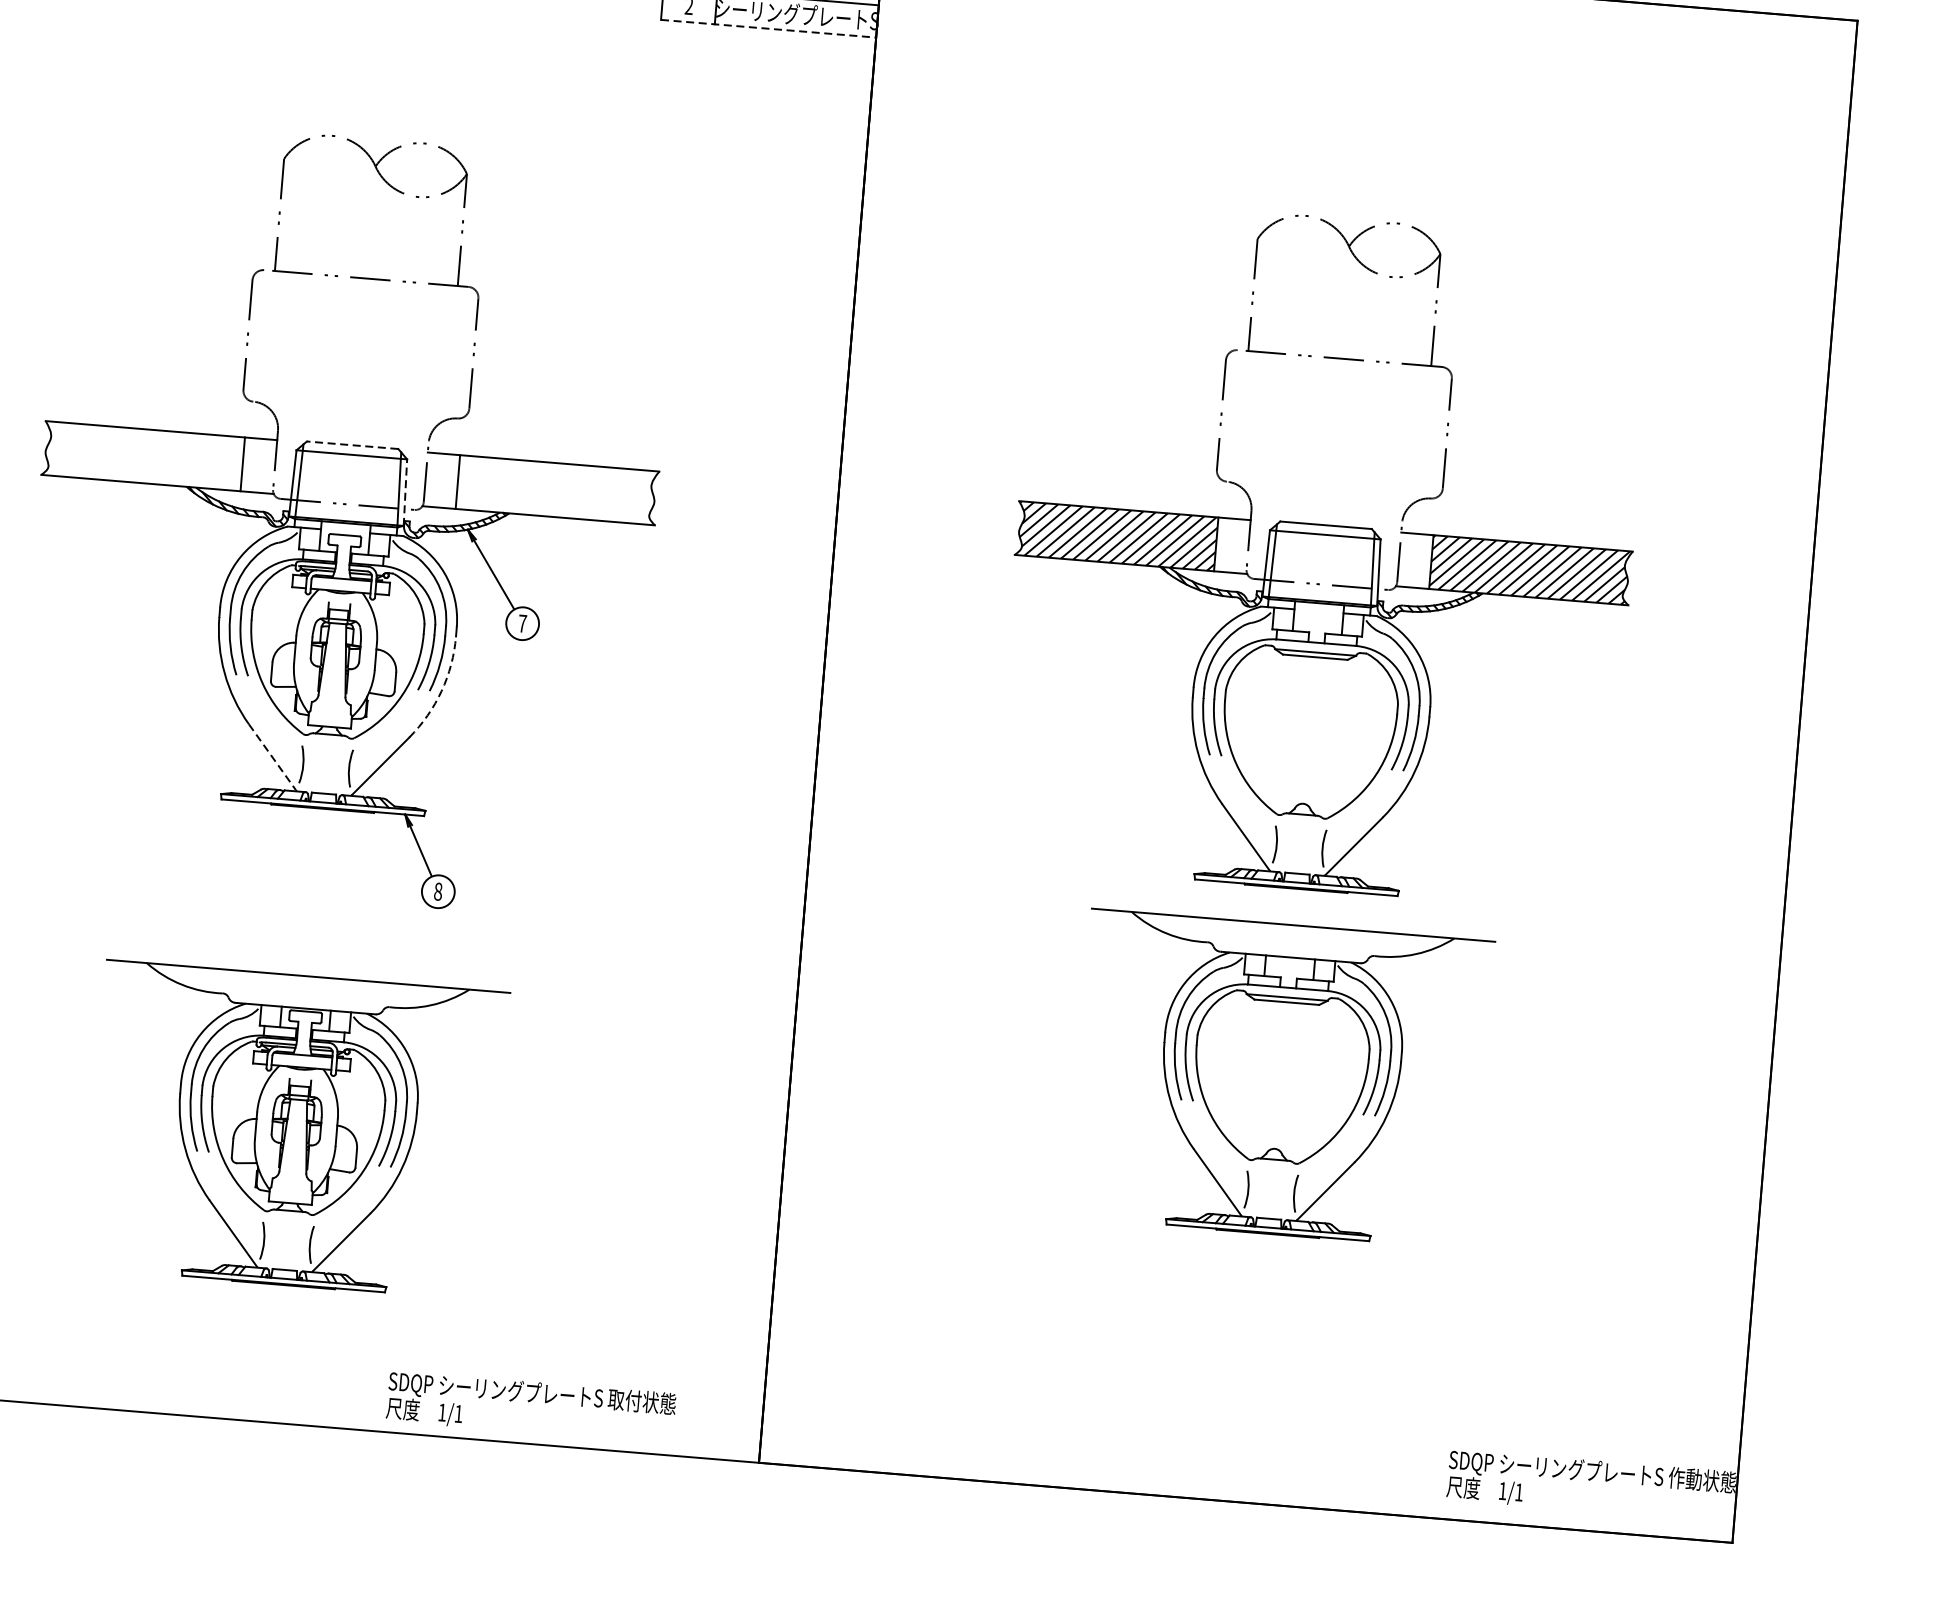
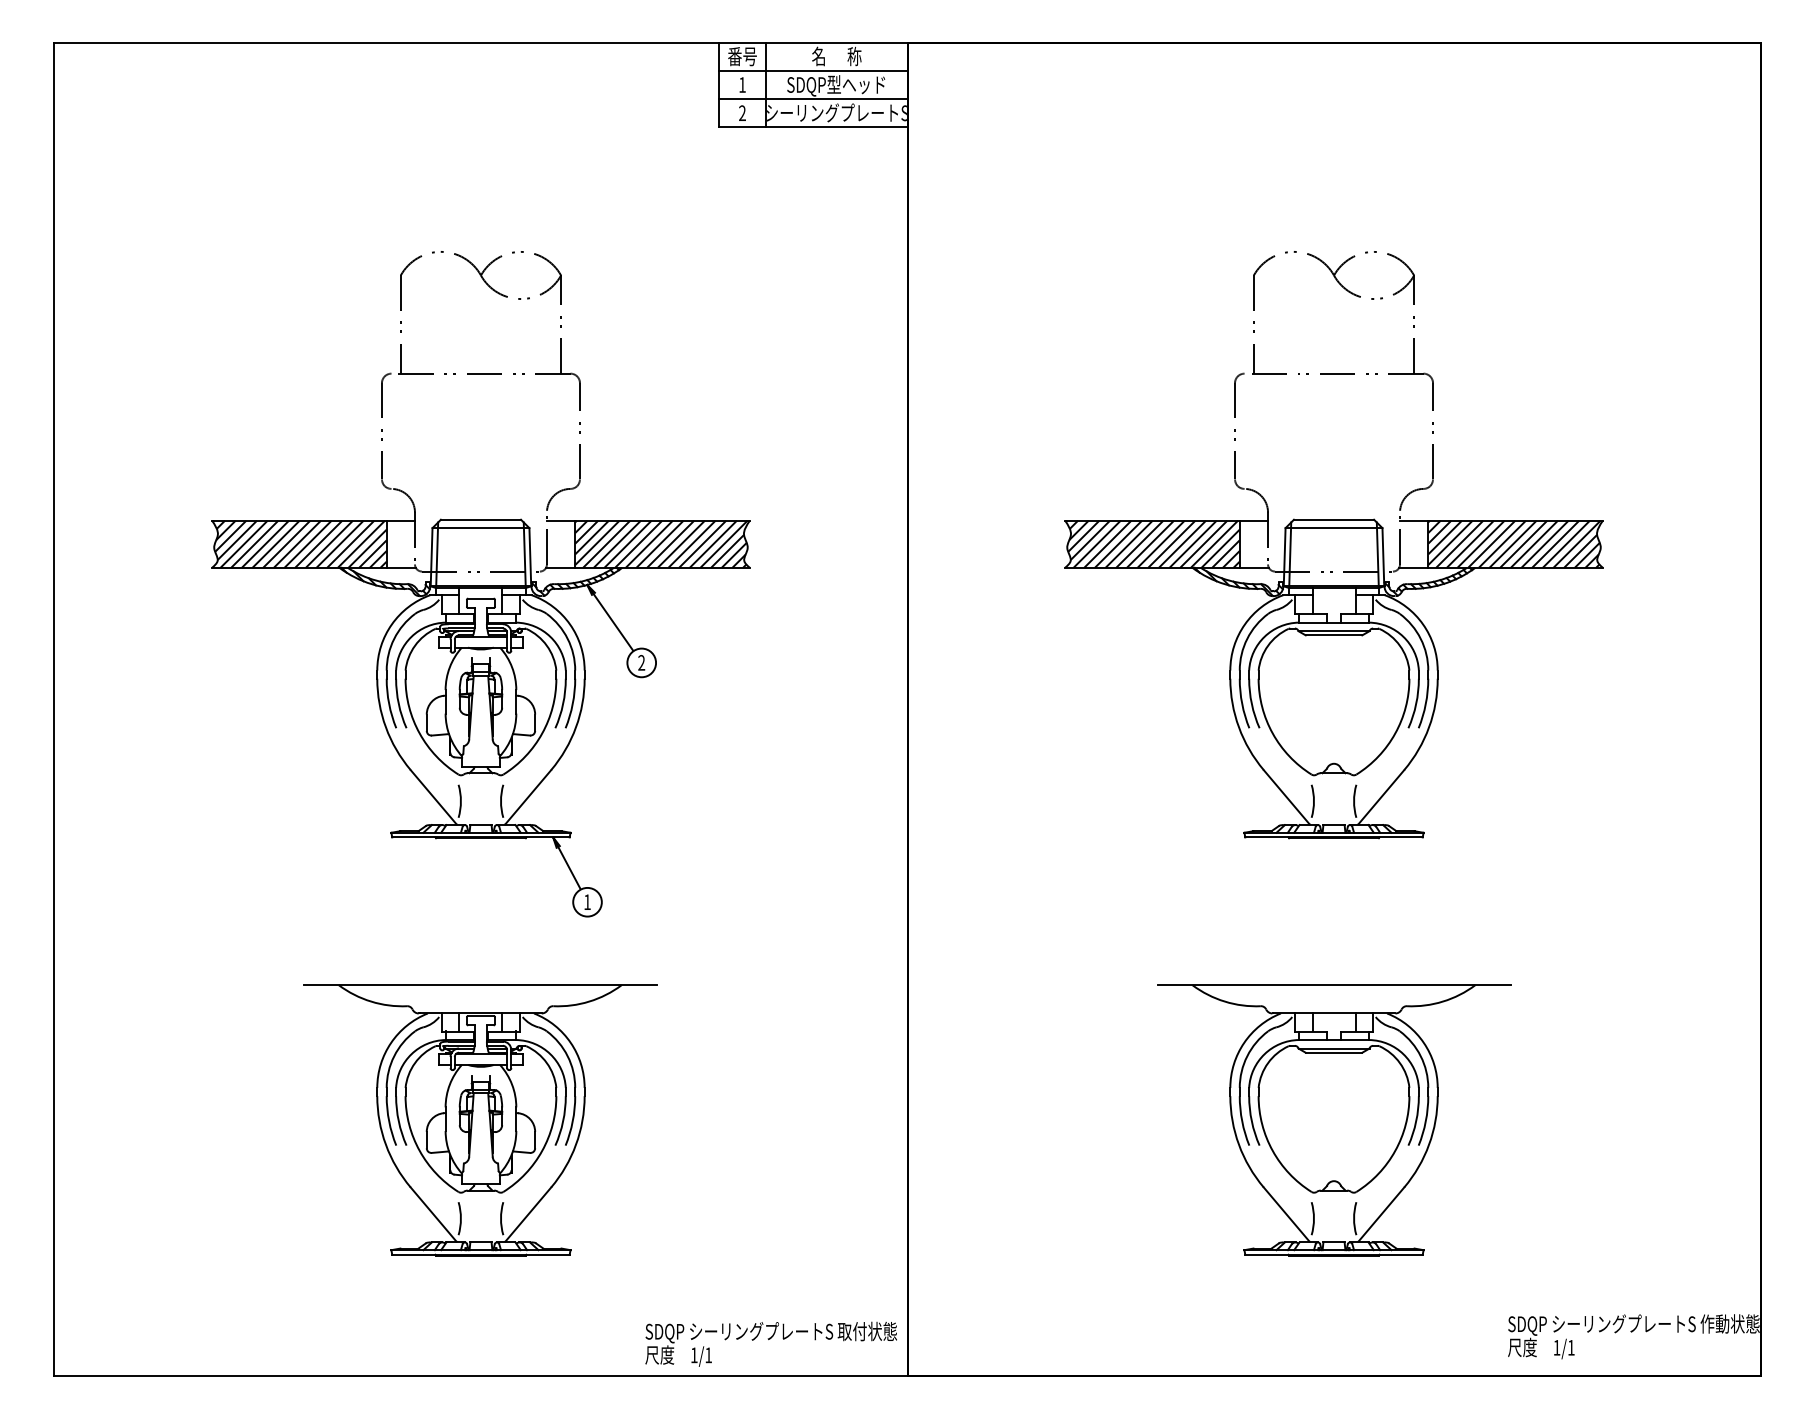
line: (768, 28) -> (813, 127), dashed -> solid
line: (352, 444) -> (480, 519), dashed -> solid
hatch: (143, 455) -> (299, 543), added
hatch: (556, 489) -> (661, 543), added
line: (405, 491) -> (530, 556), dashed -> solid
text: (522, 623) -> (641, 662), 7 -> 2
arc: (442, 691) -> (576, 727), dashed -> solid
line: (272, 757) -> (433, 797), dashed -> solid
text: (438, 892) -> (587, 902), 8 -> 1
part: (1281, 1079) -> (1334, 1120), moved
text: (530, 1406) -> (770, 1343), moved

